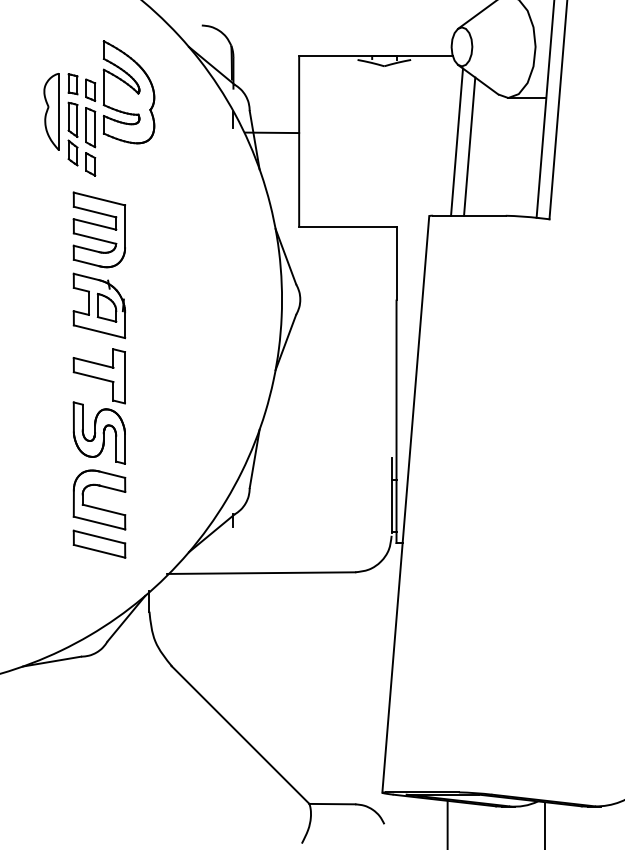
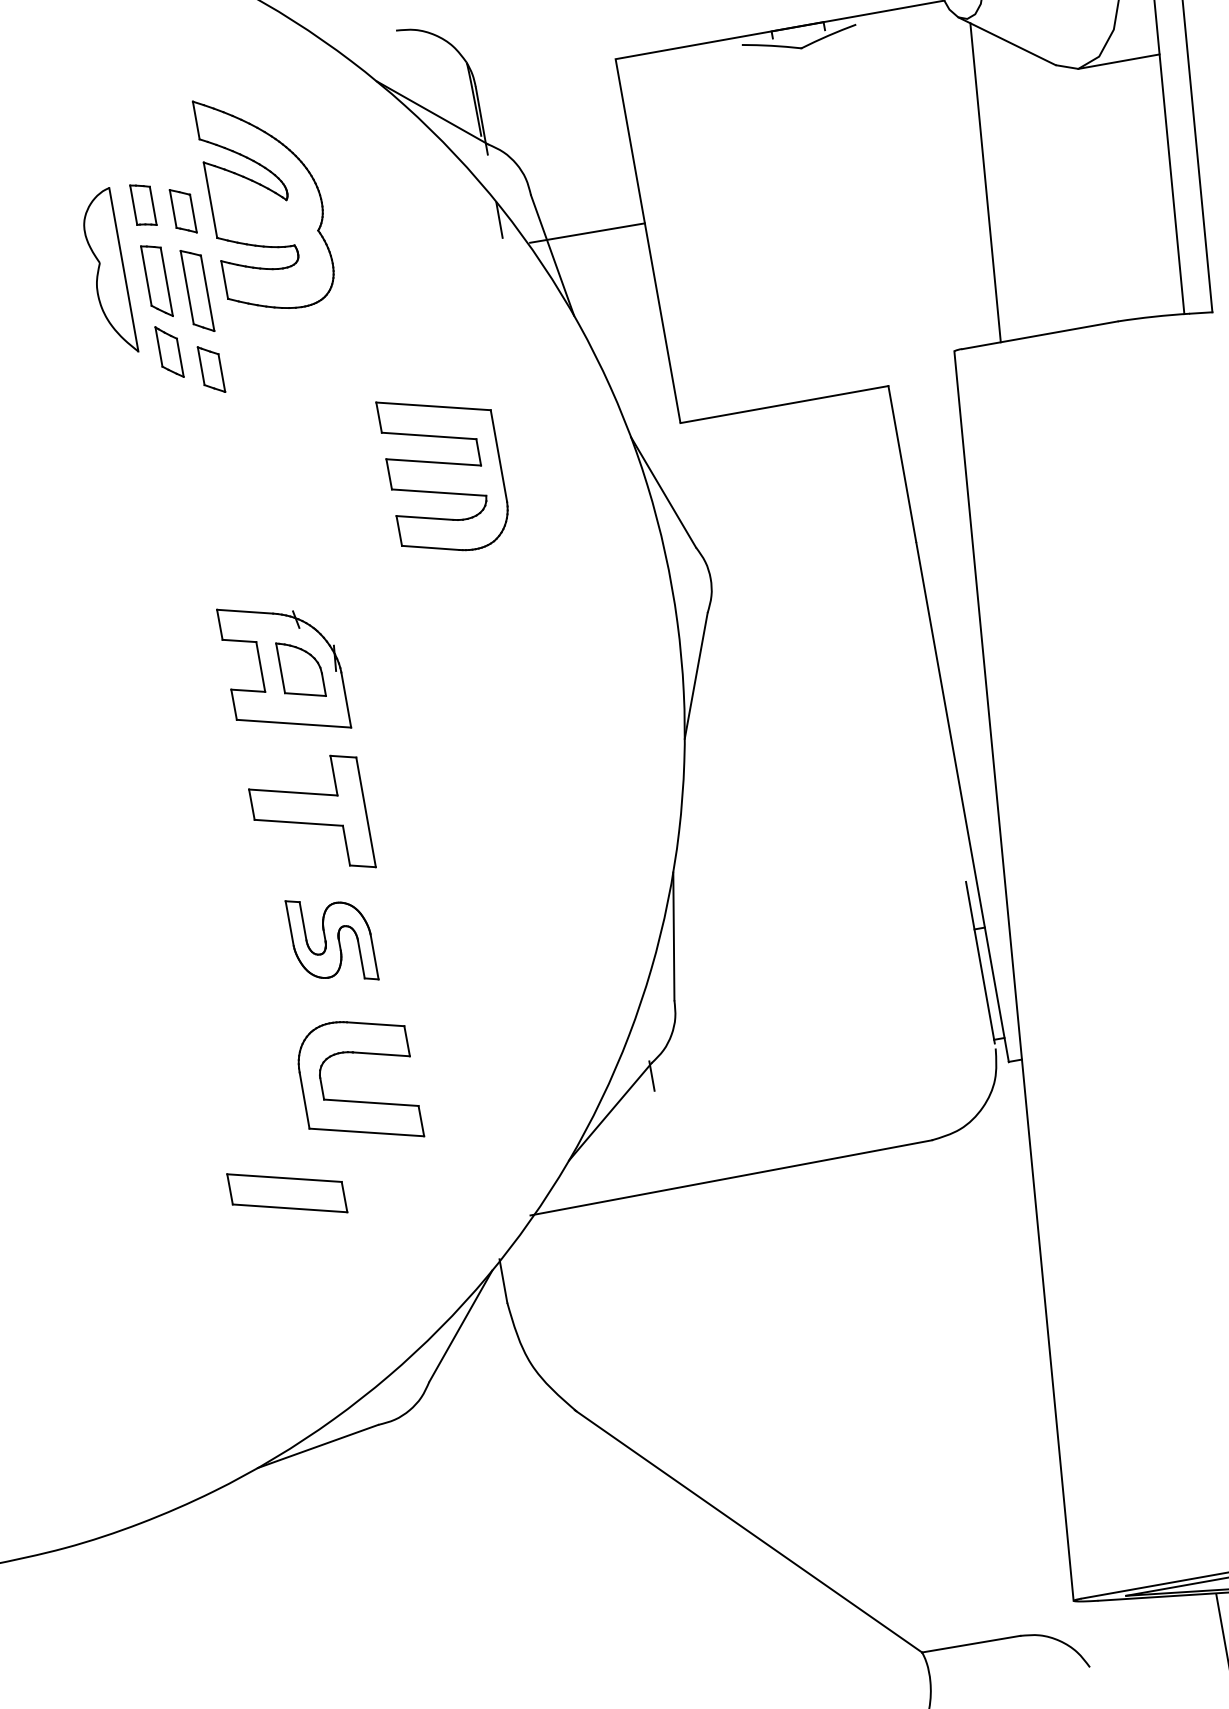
line: (469, 146) -> (1013, 187), removed
part: (98, 229) -> (443, 471), moved
part: (98, 432) -> (330, 939), size x0.7
part: (99, 543) -> (286, 1191), moved

